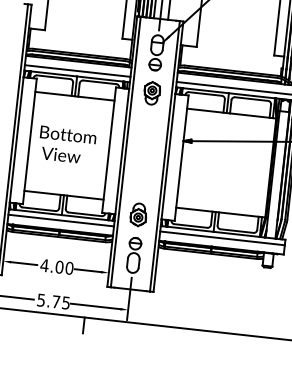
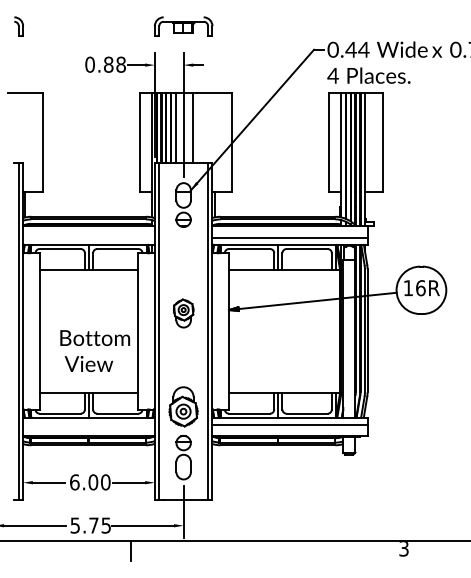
line: (77, 71) -> (88, 238), removed
part: (151, 93) -> (183, 313), moved
text: (66, 144) -> (94, 350), moved
part: (138, 215) -> (183, 407), size x1.4
line: (60, 220) -> (88, 424), removed
text: (44, 265) -> (74, 482), 4.00 -> 6.00

